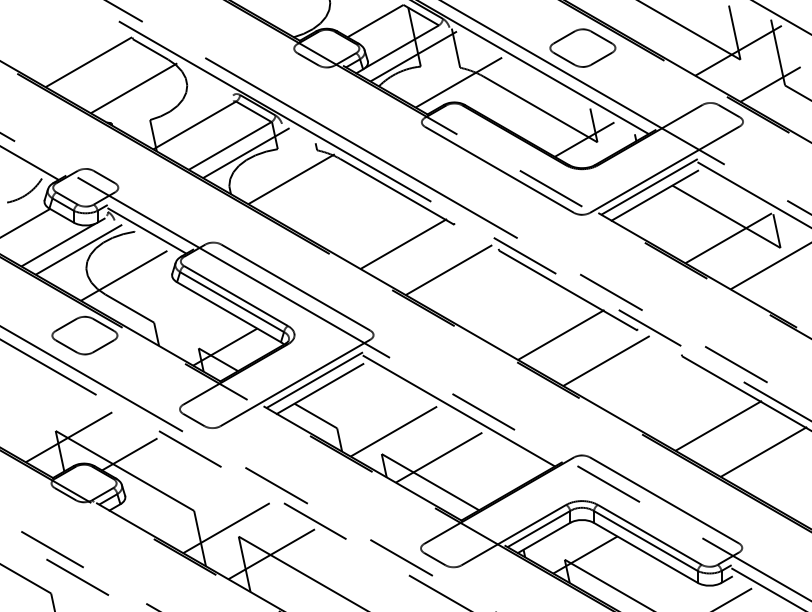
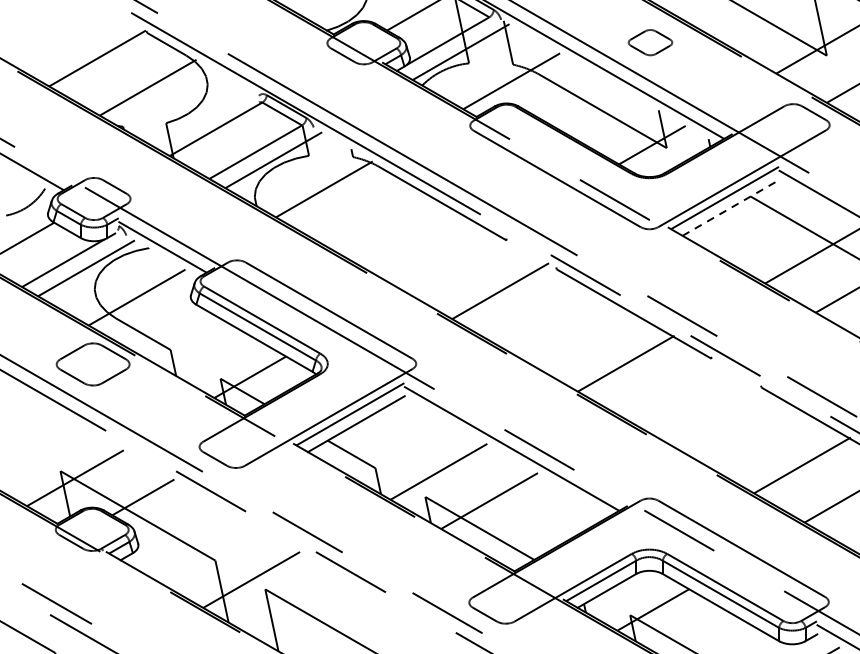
part: (582, 47) -> (650, 42), size x0.6
line: (654, 195) -> (730, 207), solid -> dashed
line: (403, 244) -> (449, 262), removed
line: (606, 361) -> (676, 393), removed
line: (271, 554) -> (301, 609), removed

